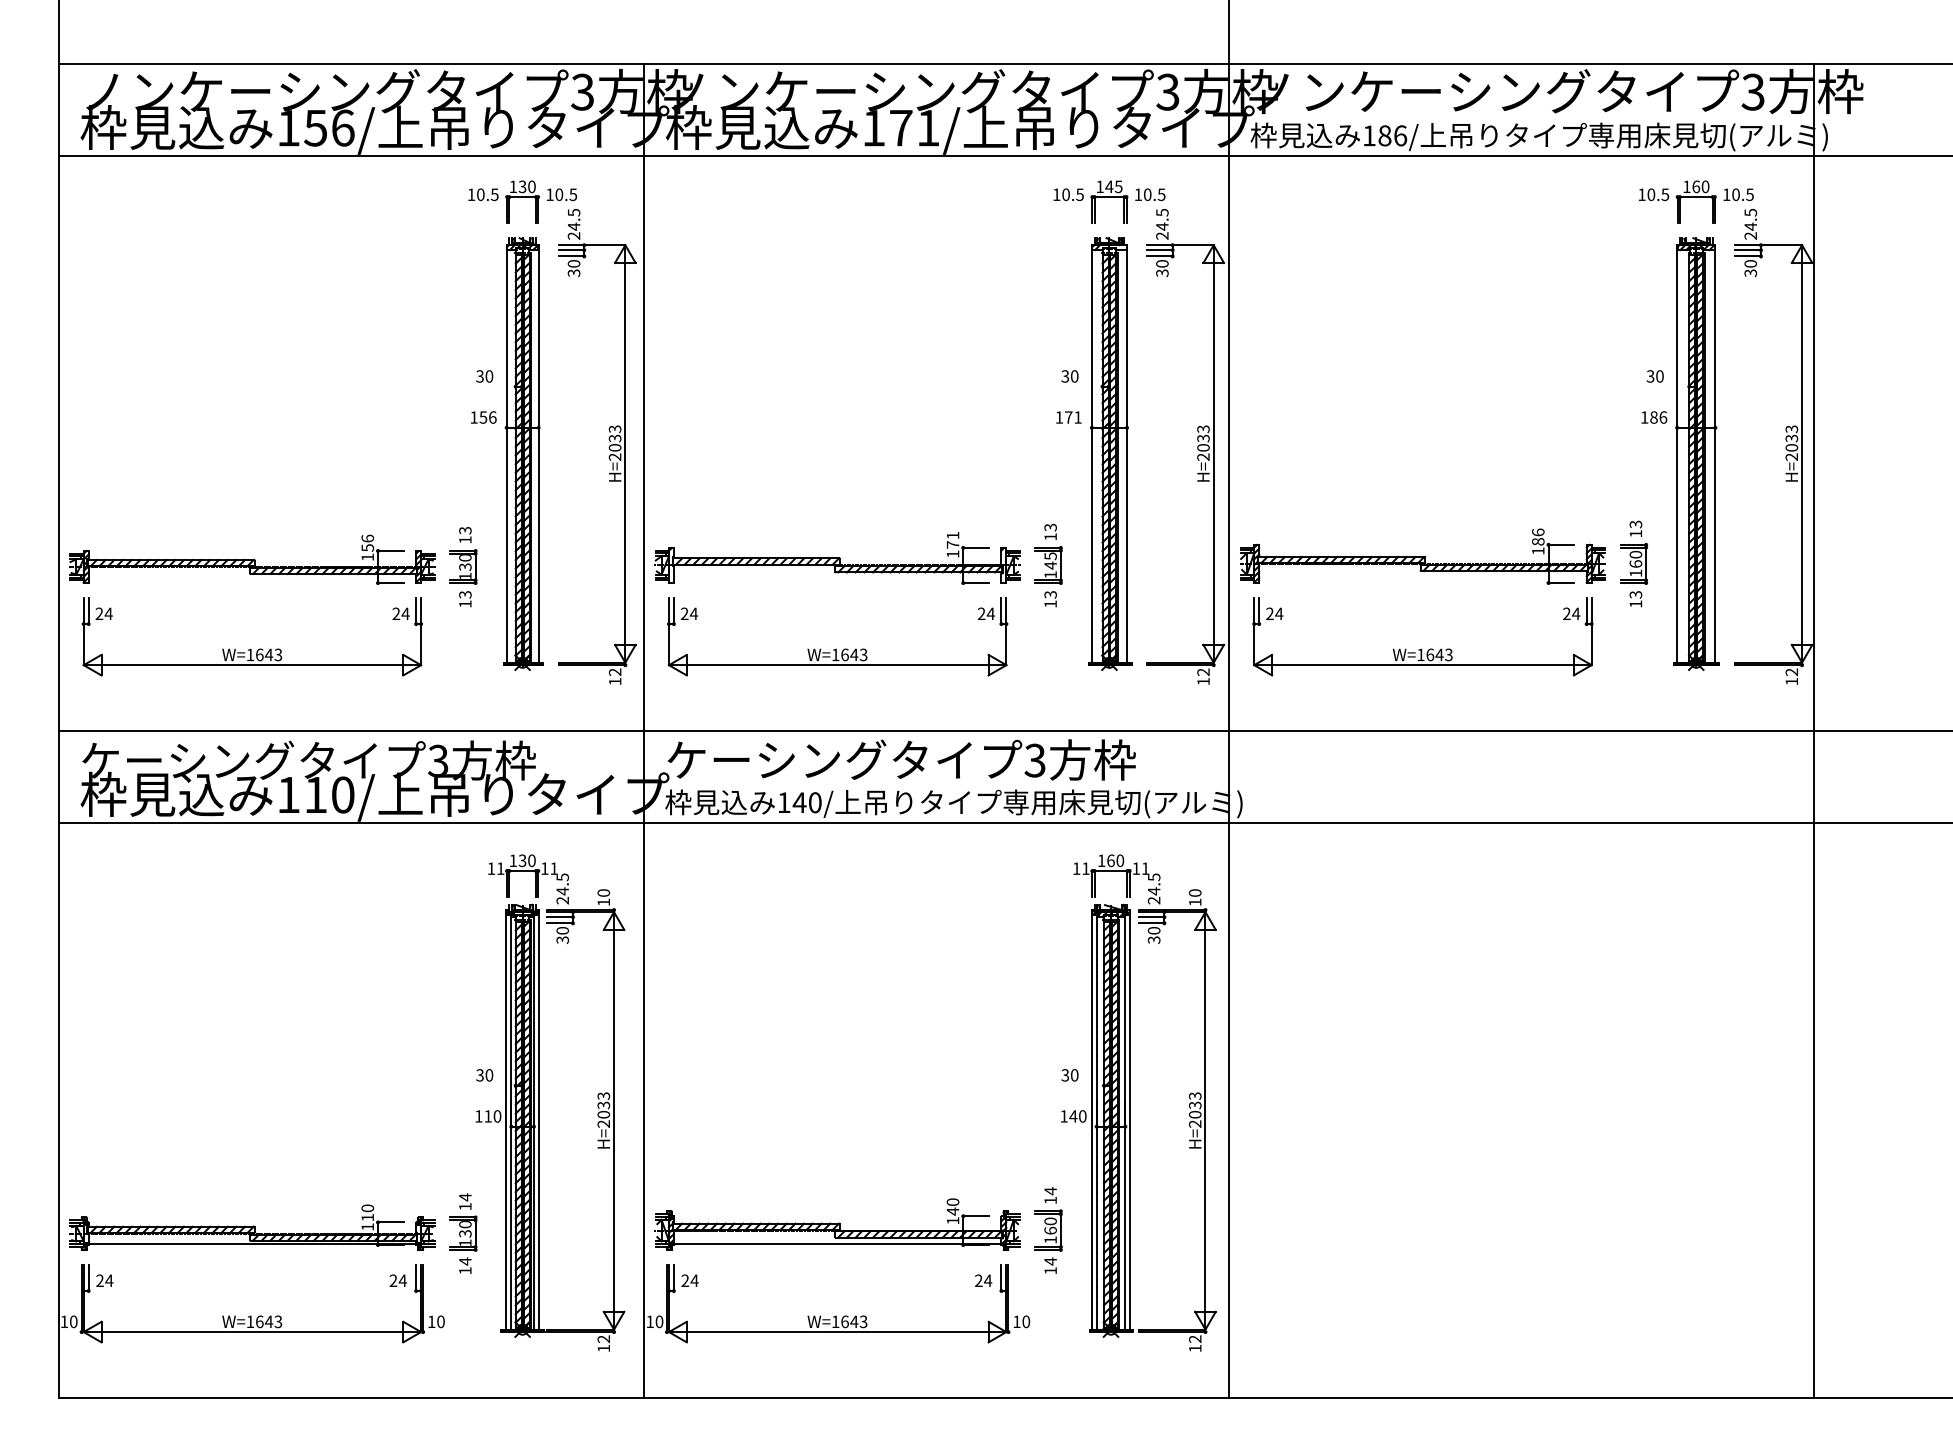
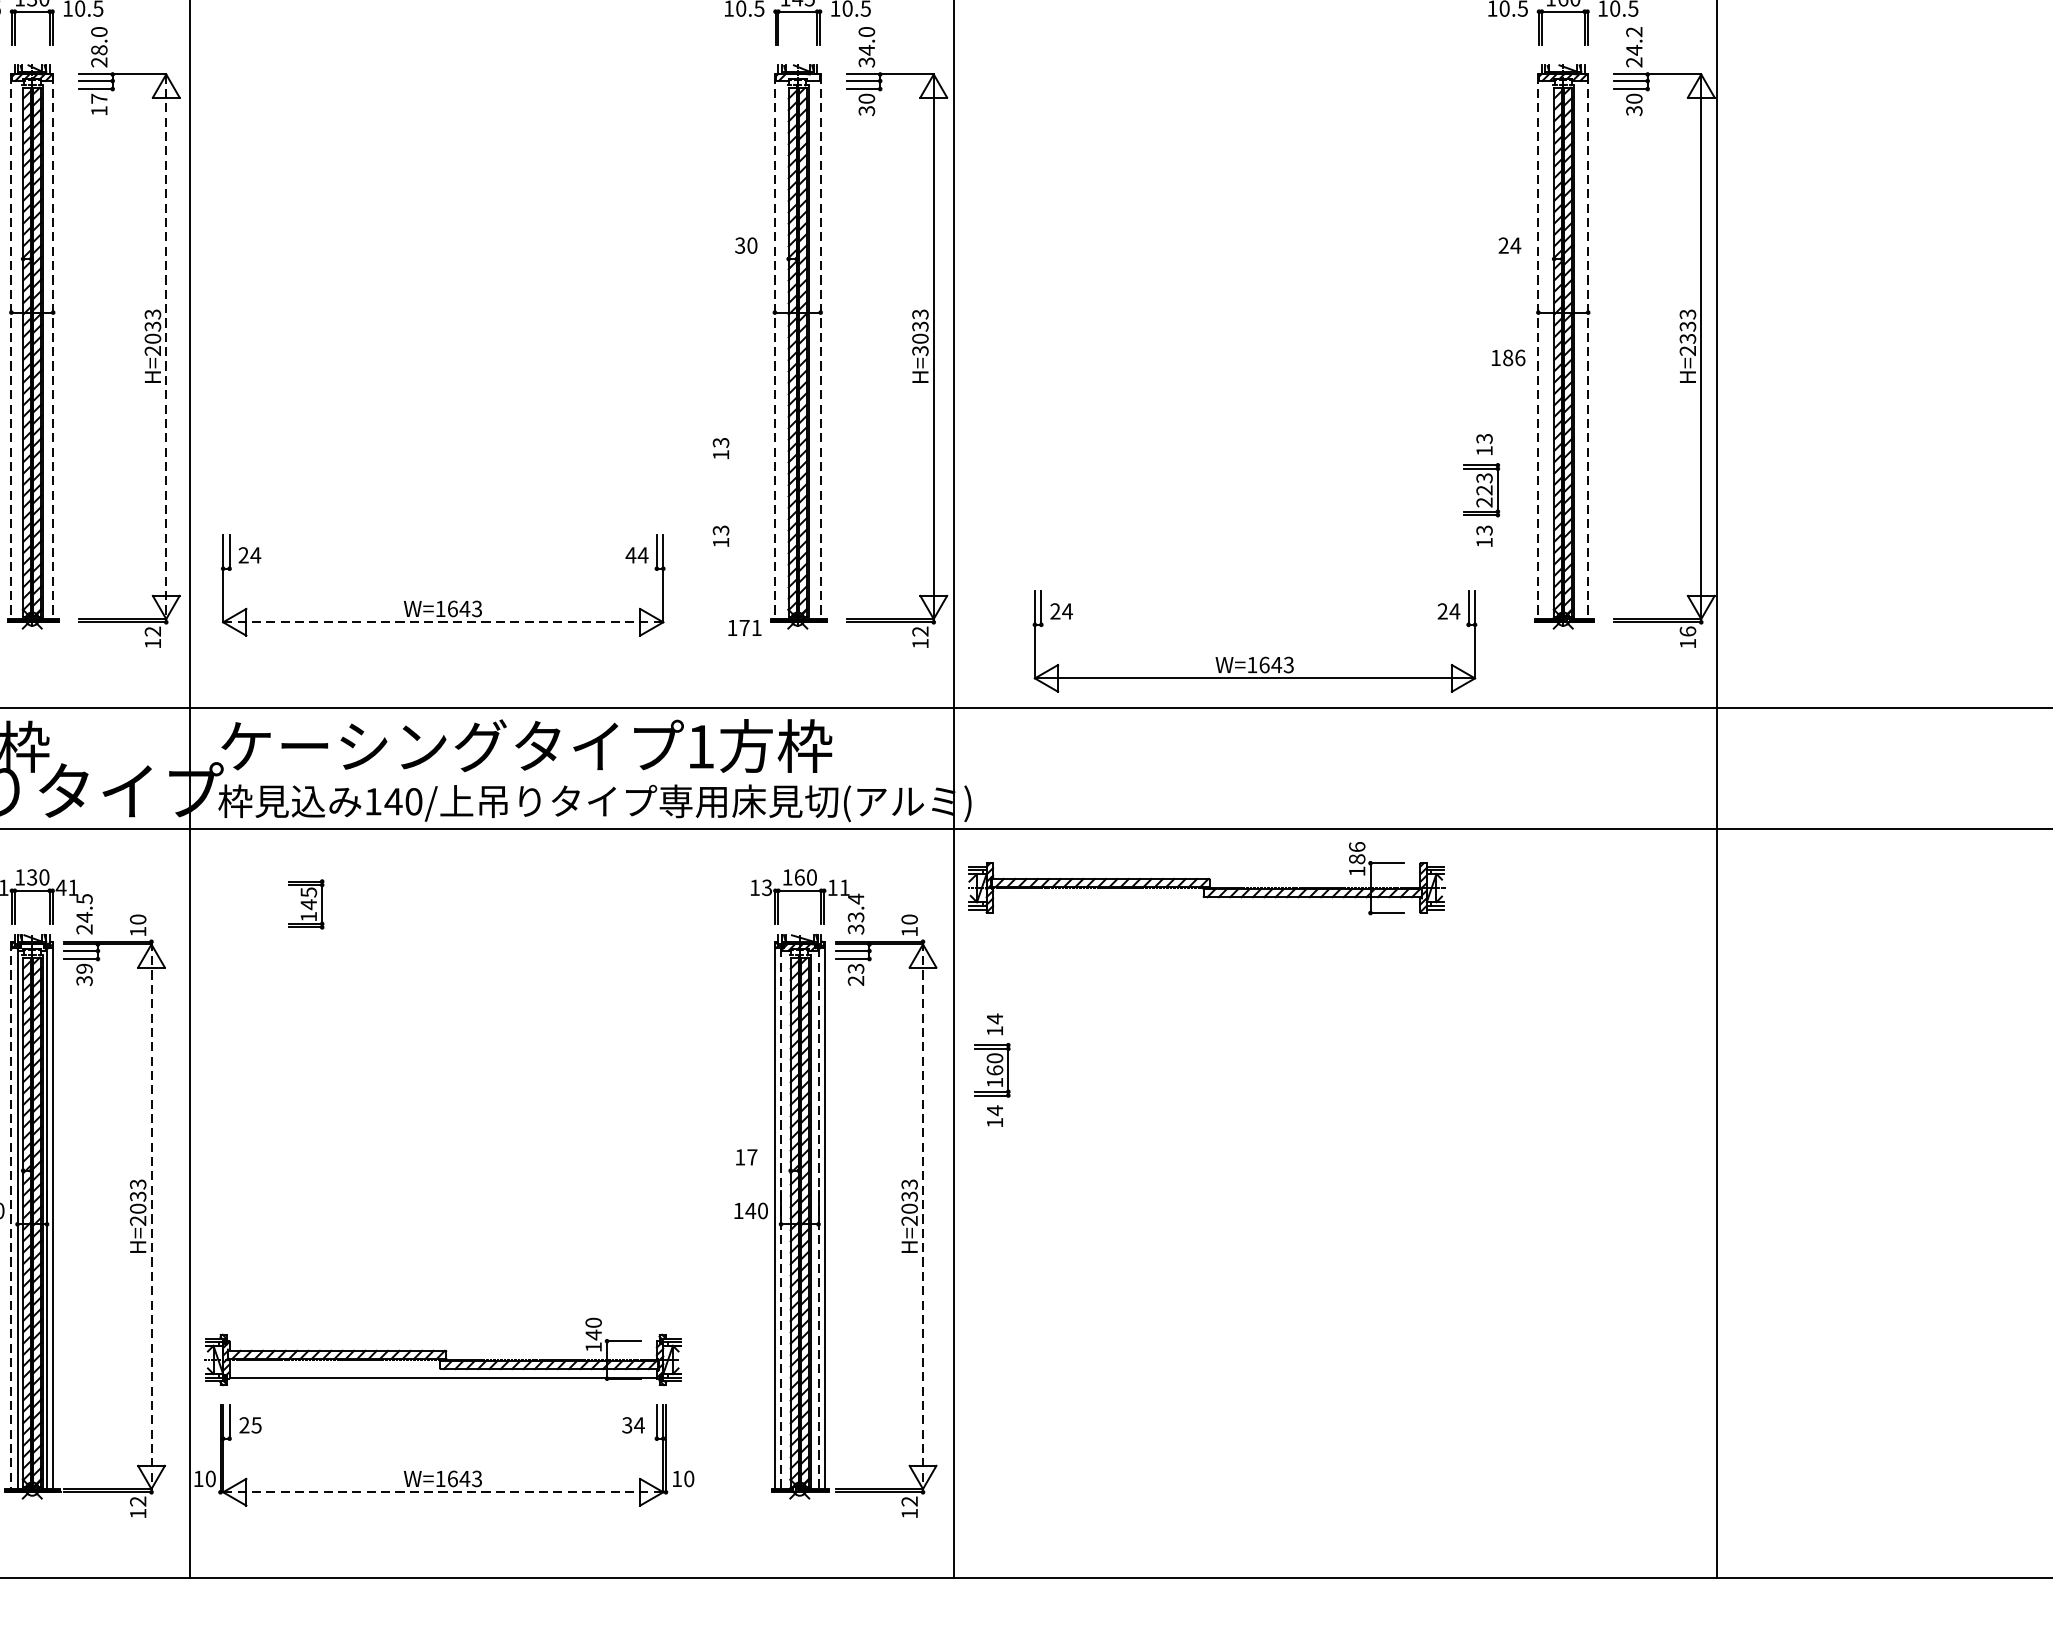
text: (1750, 212) -> (1634, 31), 24.5 -> 24.2
text: (573, 219) -> (98, 40), 24.5 -> 28.0
text: (1162, 223) -> (866, 46), 24.5 -> 34.0
text: (573, 268) -> (98, 104), 30 -> 17
text: (1655, 376) -> (1510, 245), 30 -> 24
text: (1068, 417) -> (744, 627), moved
text: (1654, 417) -> (1508, 357), moved
text: (1791, 447) -> (1687, 338), H=2033 -> H=2333
line: (506, 453) -> (11, 346), solid -> dashed
line: (538, 453) -> (52, 346), solid -> dashed
line: (625, 453) -> (166, 346), solid -> dashed
line: (1091, 453) -> (774, 346), solid -> dashed
line: (1127, 453) -> (821, 346), solid -> dashed
line: (1677, 453) -> (1538, 346), solid -> dashed
line: (1715, 453) -> (1588, 346), solid -> dashed
text: (1203, 456) -> (920, 350), H=2033 -> H=3033
part: (1422, 556) -> (1206, 878), moved
part: (837, 558) -> (442, 483), removed
text: (1635, 563) -> (1483, 489), 160 -> 223
part: (1048, 565) -> (306, 904), moved
text: (981, 613) -> (630, 554), 24 -> 44
part: (1421, 648) -> (1253, 656), moved
line: (837, 665) -> (442, 622), solid -> dashed
text: (1791, 672) -> (1687, 631), 12 -> 16
text: (1034, 760) -> (699, 746), 3 -> 1
text: (544, 868) -> (60, 887), 11 -> 41
text: (1085, 868) -> (766, 887), 11 -> 13
text: (1153, 888) -> (855, 913), 24.5 -> 33.4
text: (562, 930) -> (84, 968), 30 -> 39
text: (1154, 935) -> (856, 974), 30 -> 23
text: (1069, 1075) -> (745, 1157), 30 -> 17
line: (506, 1119) -> (11, 1214), solid -> dashed
line: (614, 1119) -> (152, 1214), solid -> dashed
line: (1205, 1119) -> (923, 1214), solid -> dashed
line: (1096, 1122) -> (780, 1218), solid -> dashed
line: (1125, 1122) -> (818, 1218), solid -> dashed
part: (1048, 1230) -> (992, 1070), moved
text: (694, 1280) -> (256, 1424), 24 -> 25
text: (978, 1281) -> (626, 1426), 24 -> 34
line: (837, 1332) -> (442, 1492), solid -> dashed

